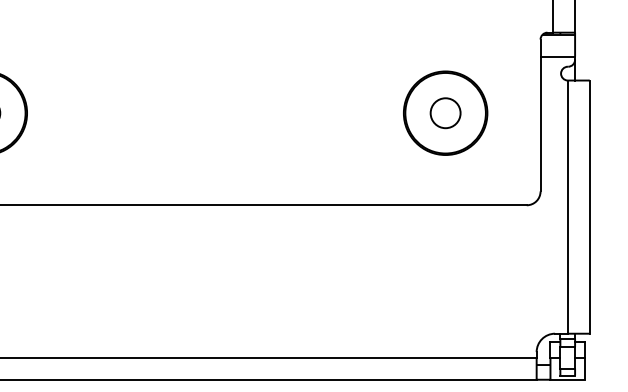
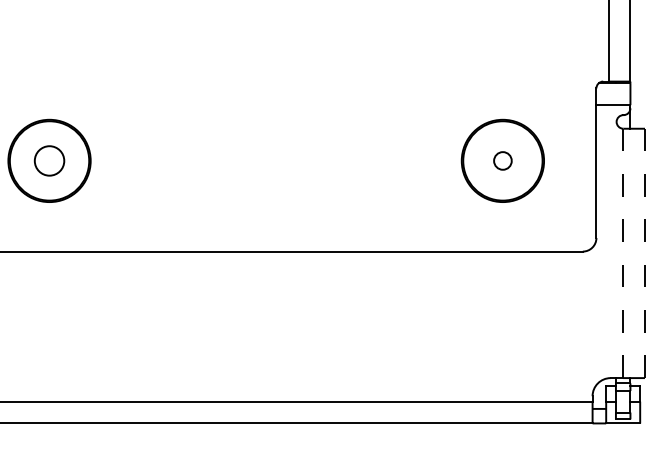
circle: (445, 112) -> (502, 160), size x0.6
line: (568, 207) -> (623, 253), solid -> dashed
line: (589, 207) -> (644, 253), solid -> dashed

